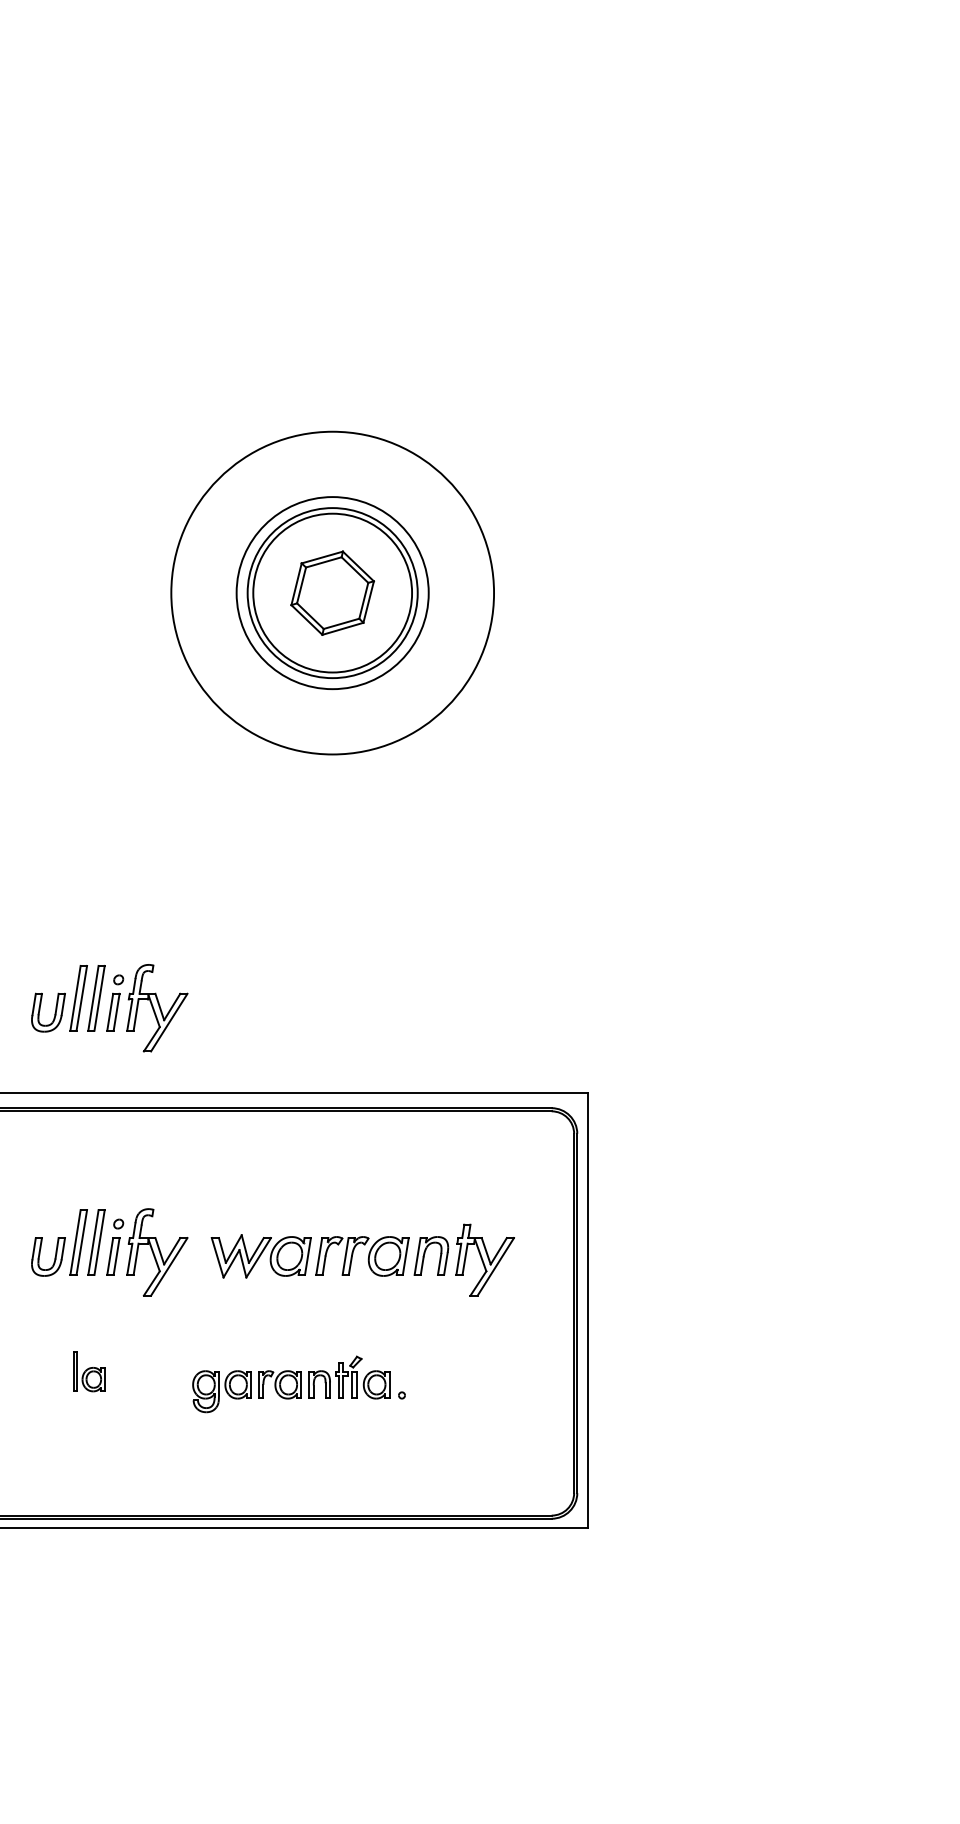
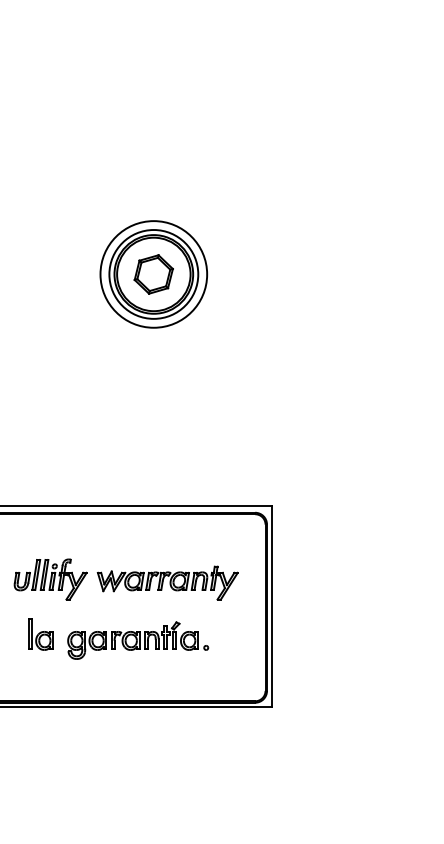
circle: (331, 593) -> (153, 274), size x0.71
part: (109, 1008) -> (50, 466), removed
part: (87, 1371) -> (40, 634), size x1.67
part: (299, 1384) -> (138, 640), size x1.43

